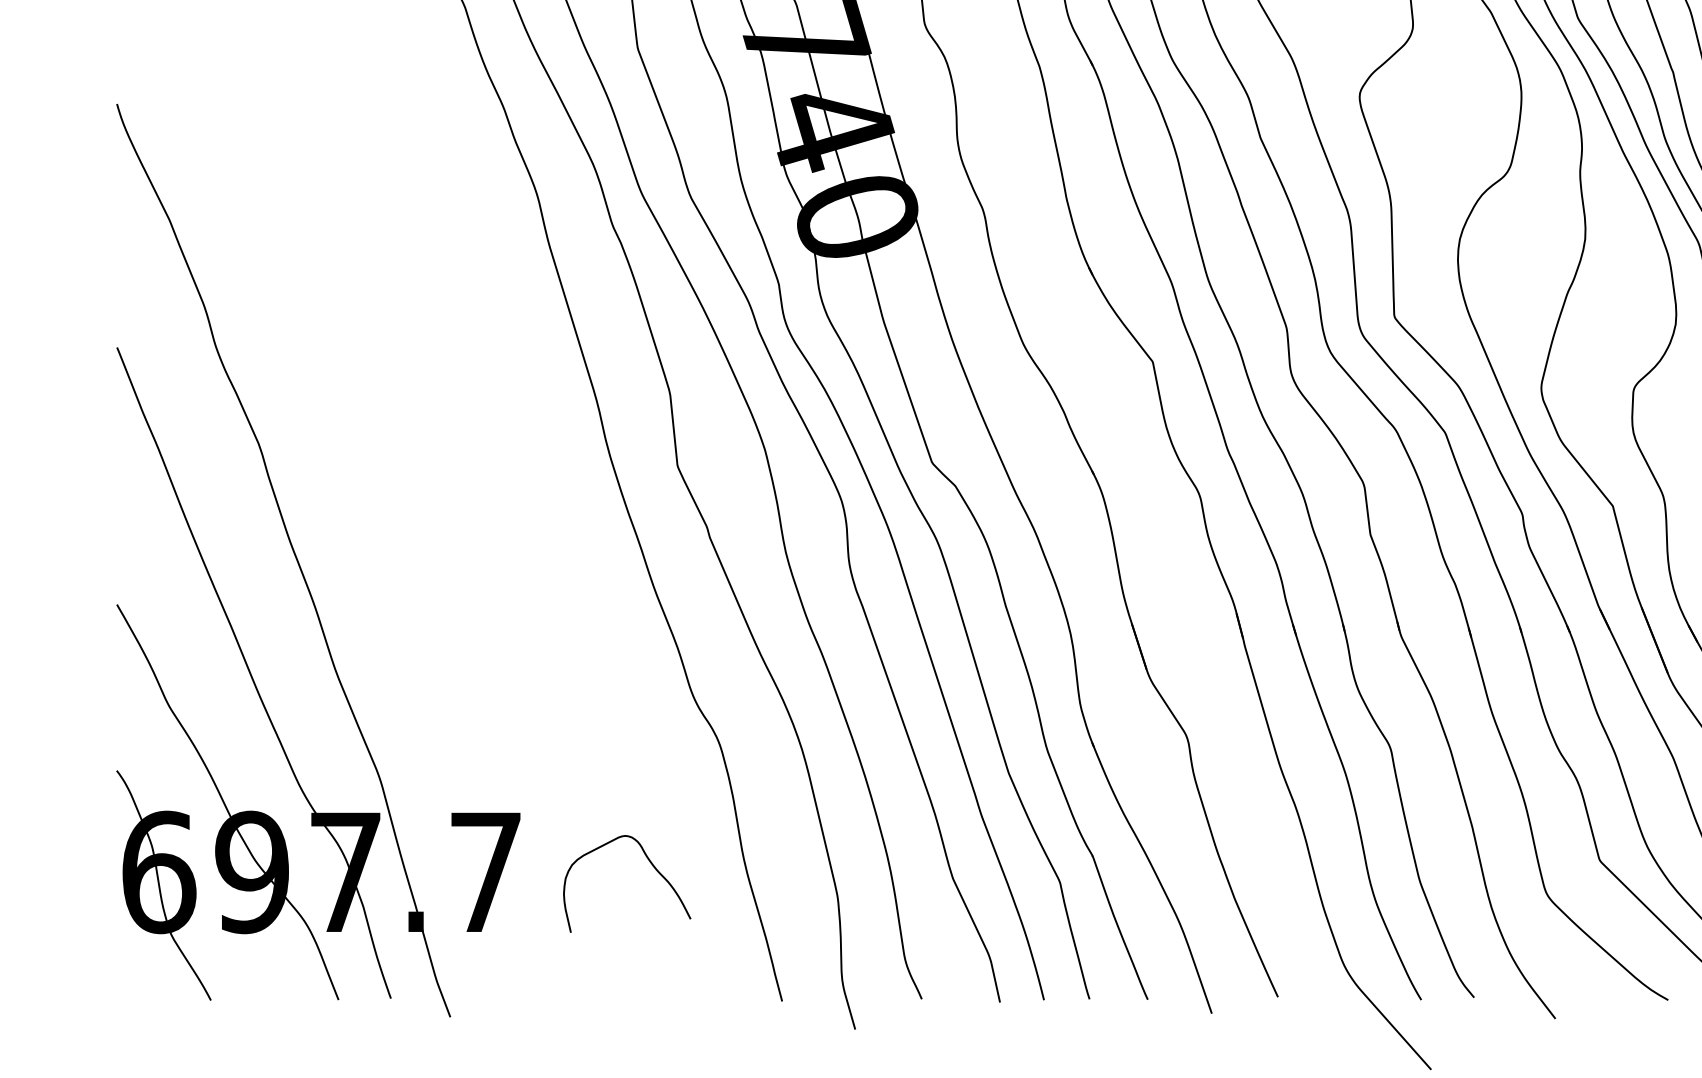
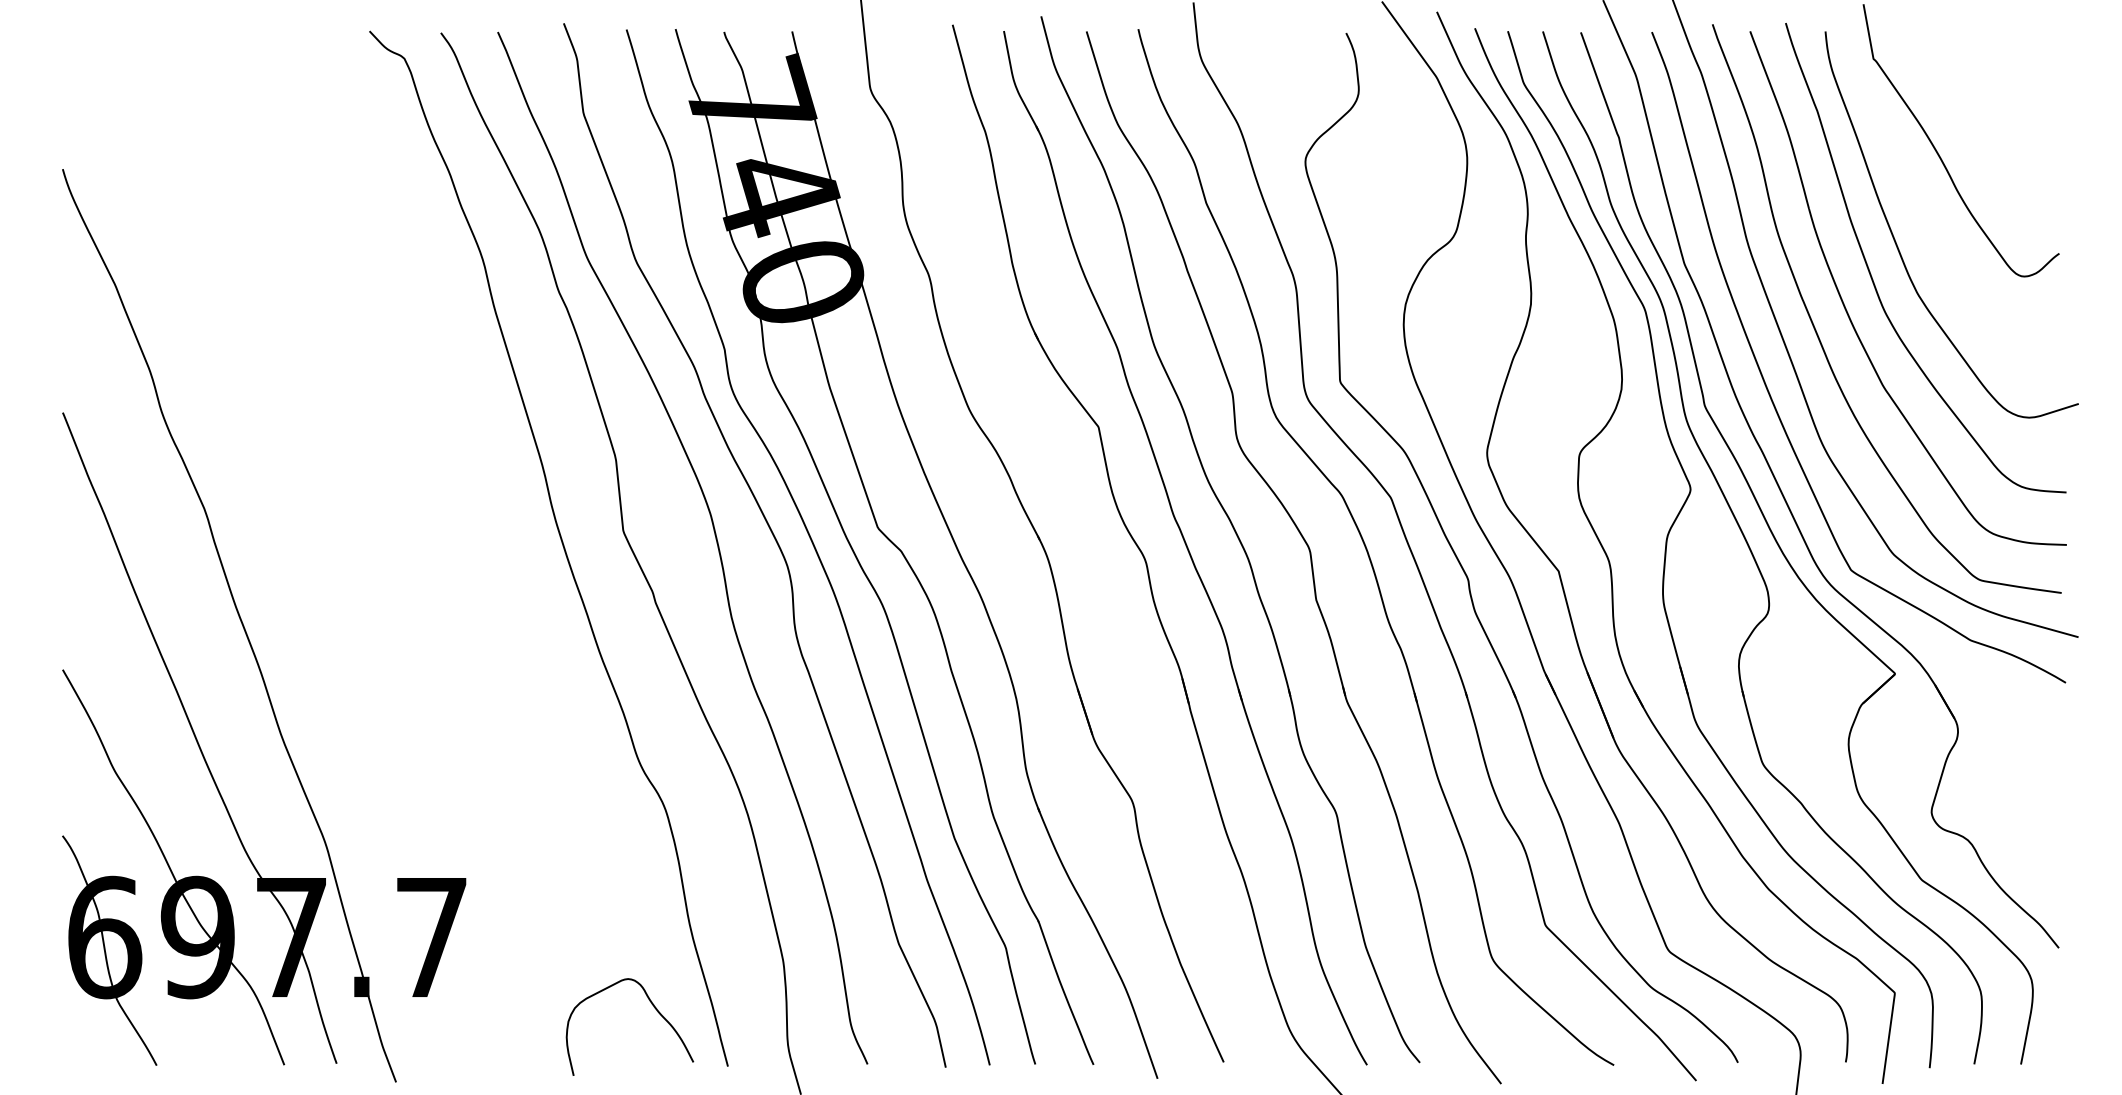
curve: (651, 865) -> (654, 1008), moved

